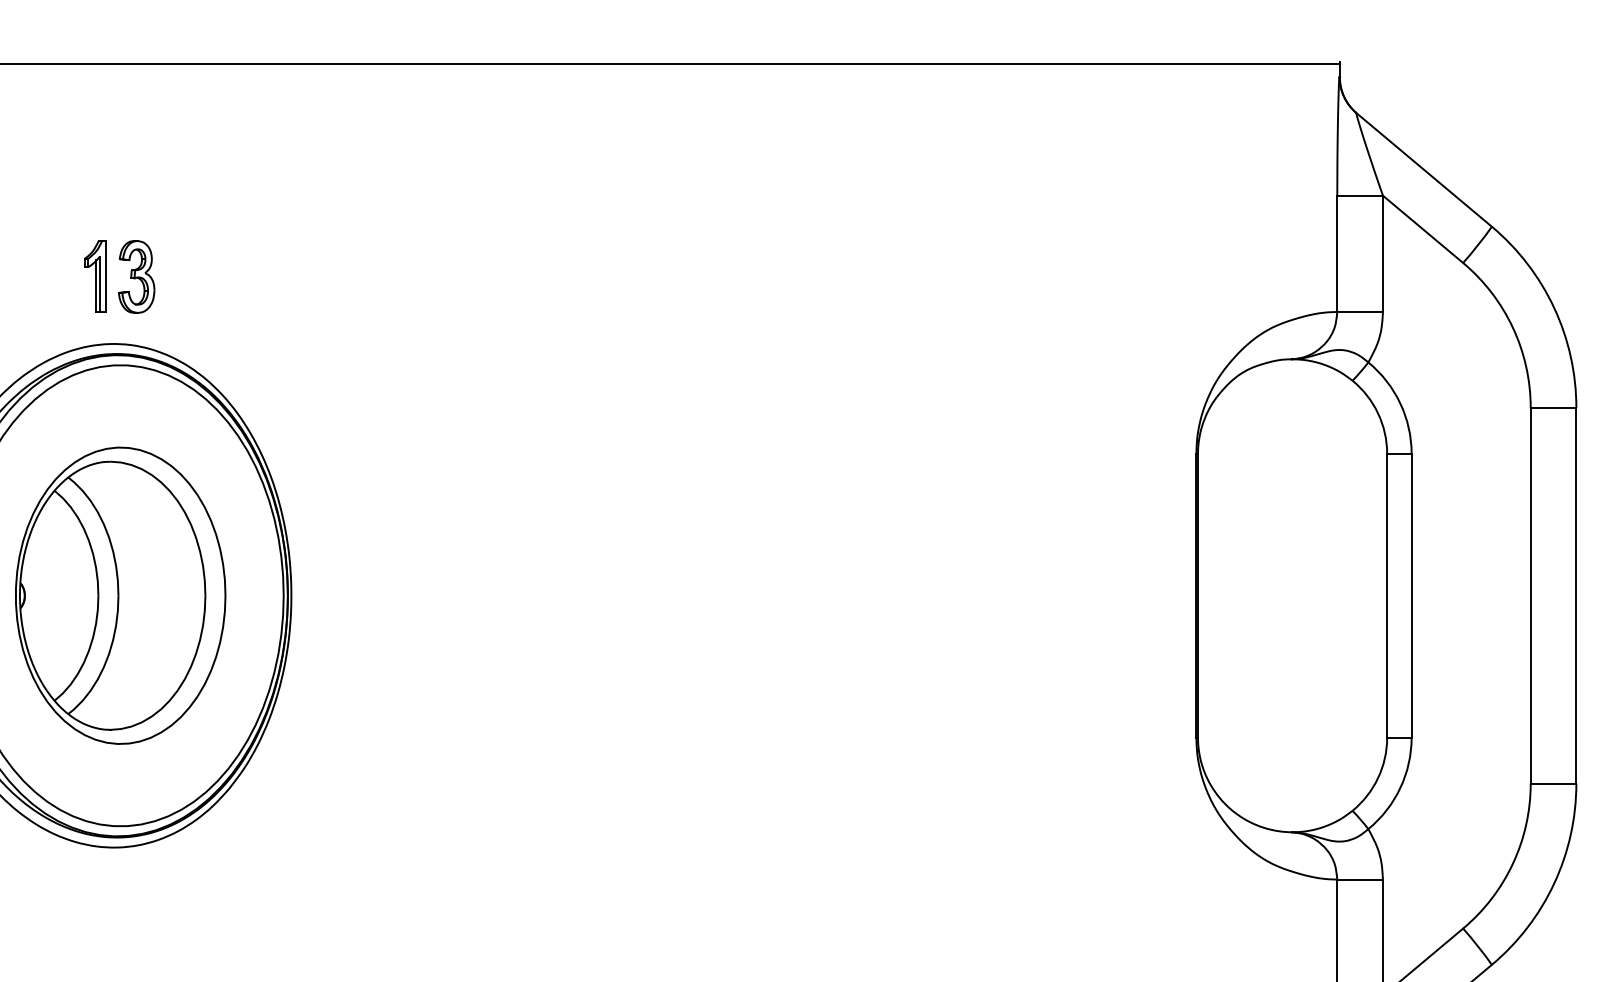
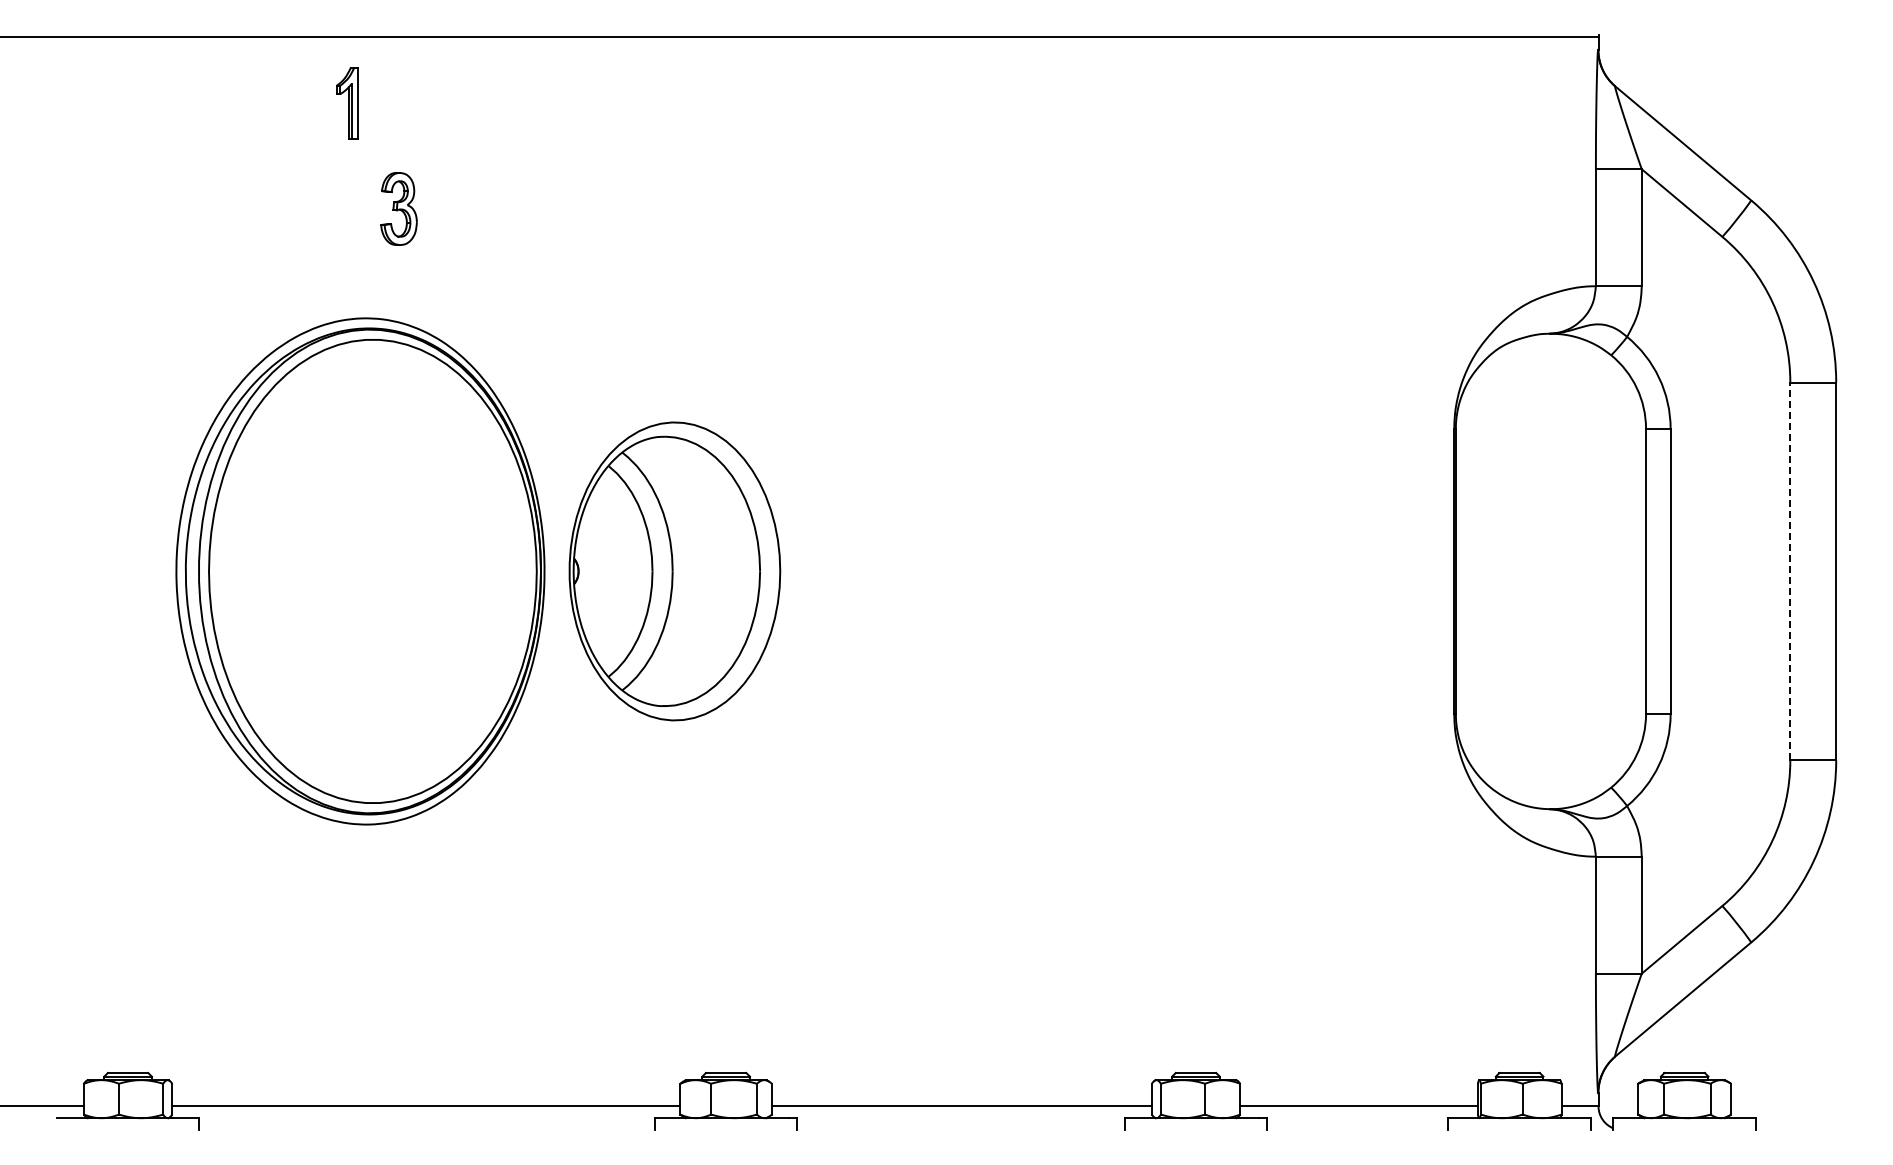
part: (95, 276) -> (347, 103), moved
part: (136, 276) -> (398, 208), moved
part: (120, 595) -> (674, 571), moved
line: (1530, 595) -> (1790, 571), solid -> dashed

